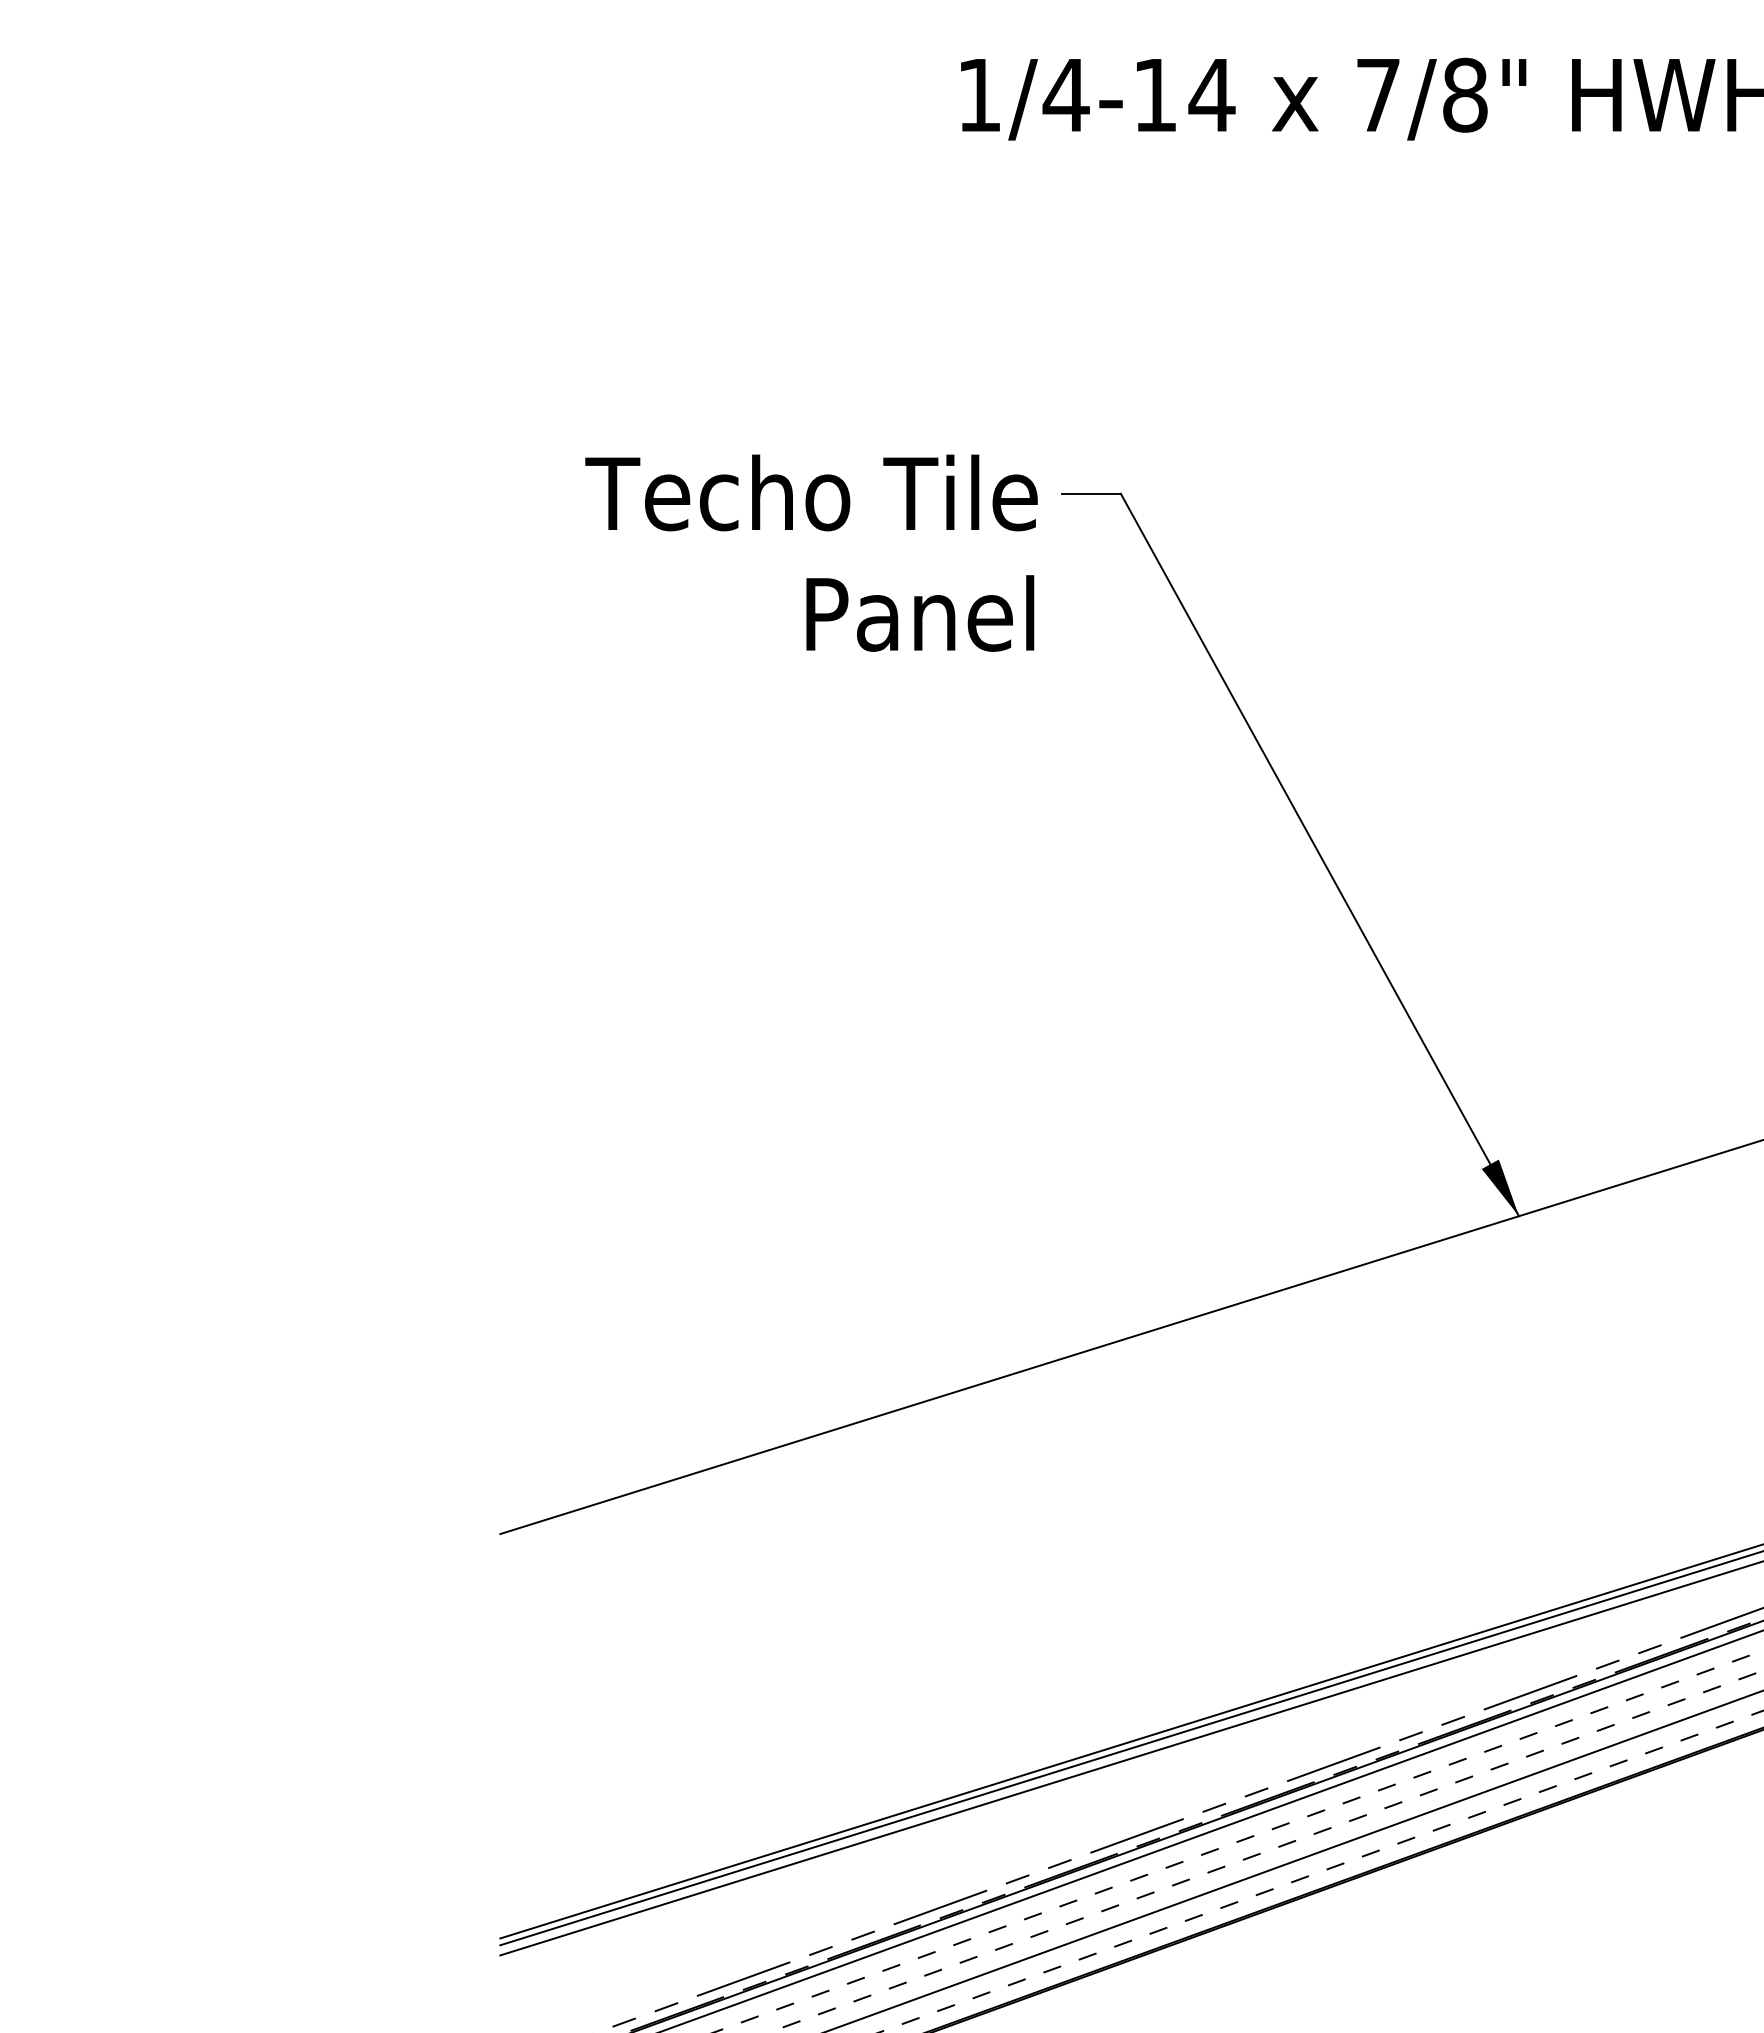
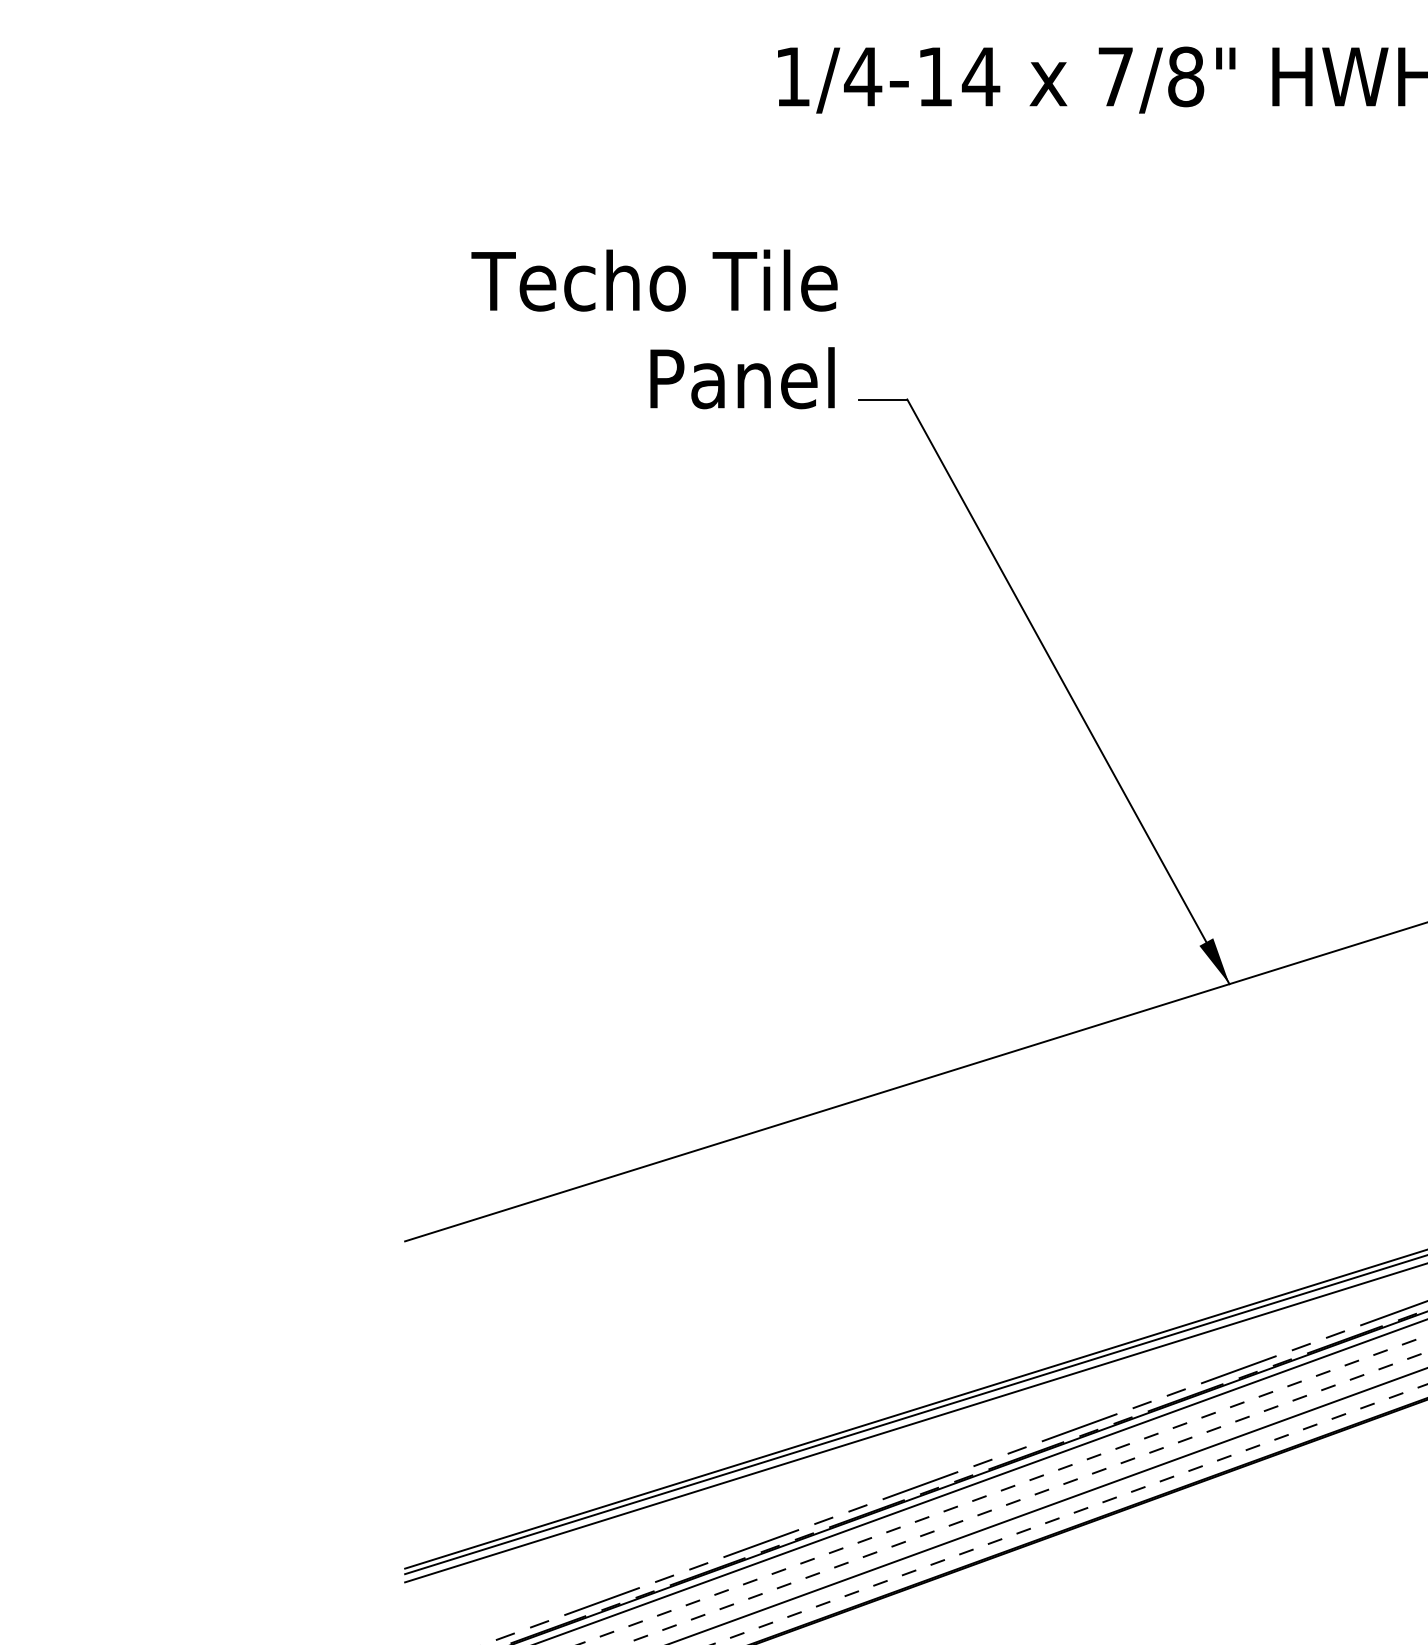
text: (811, 552) -> (654, 328), moved

